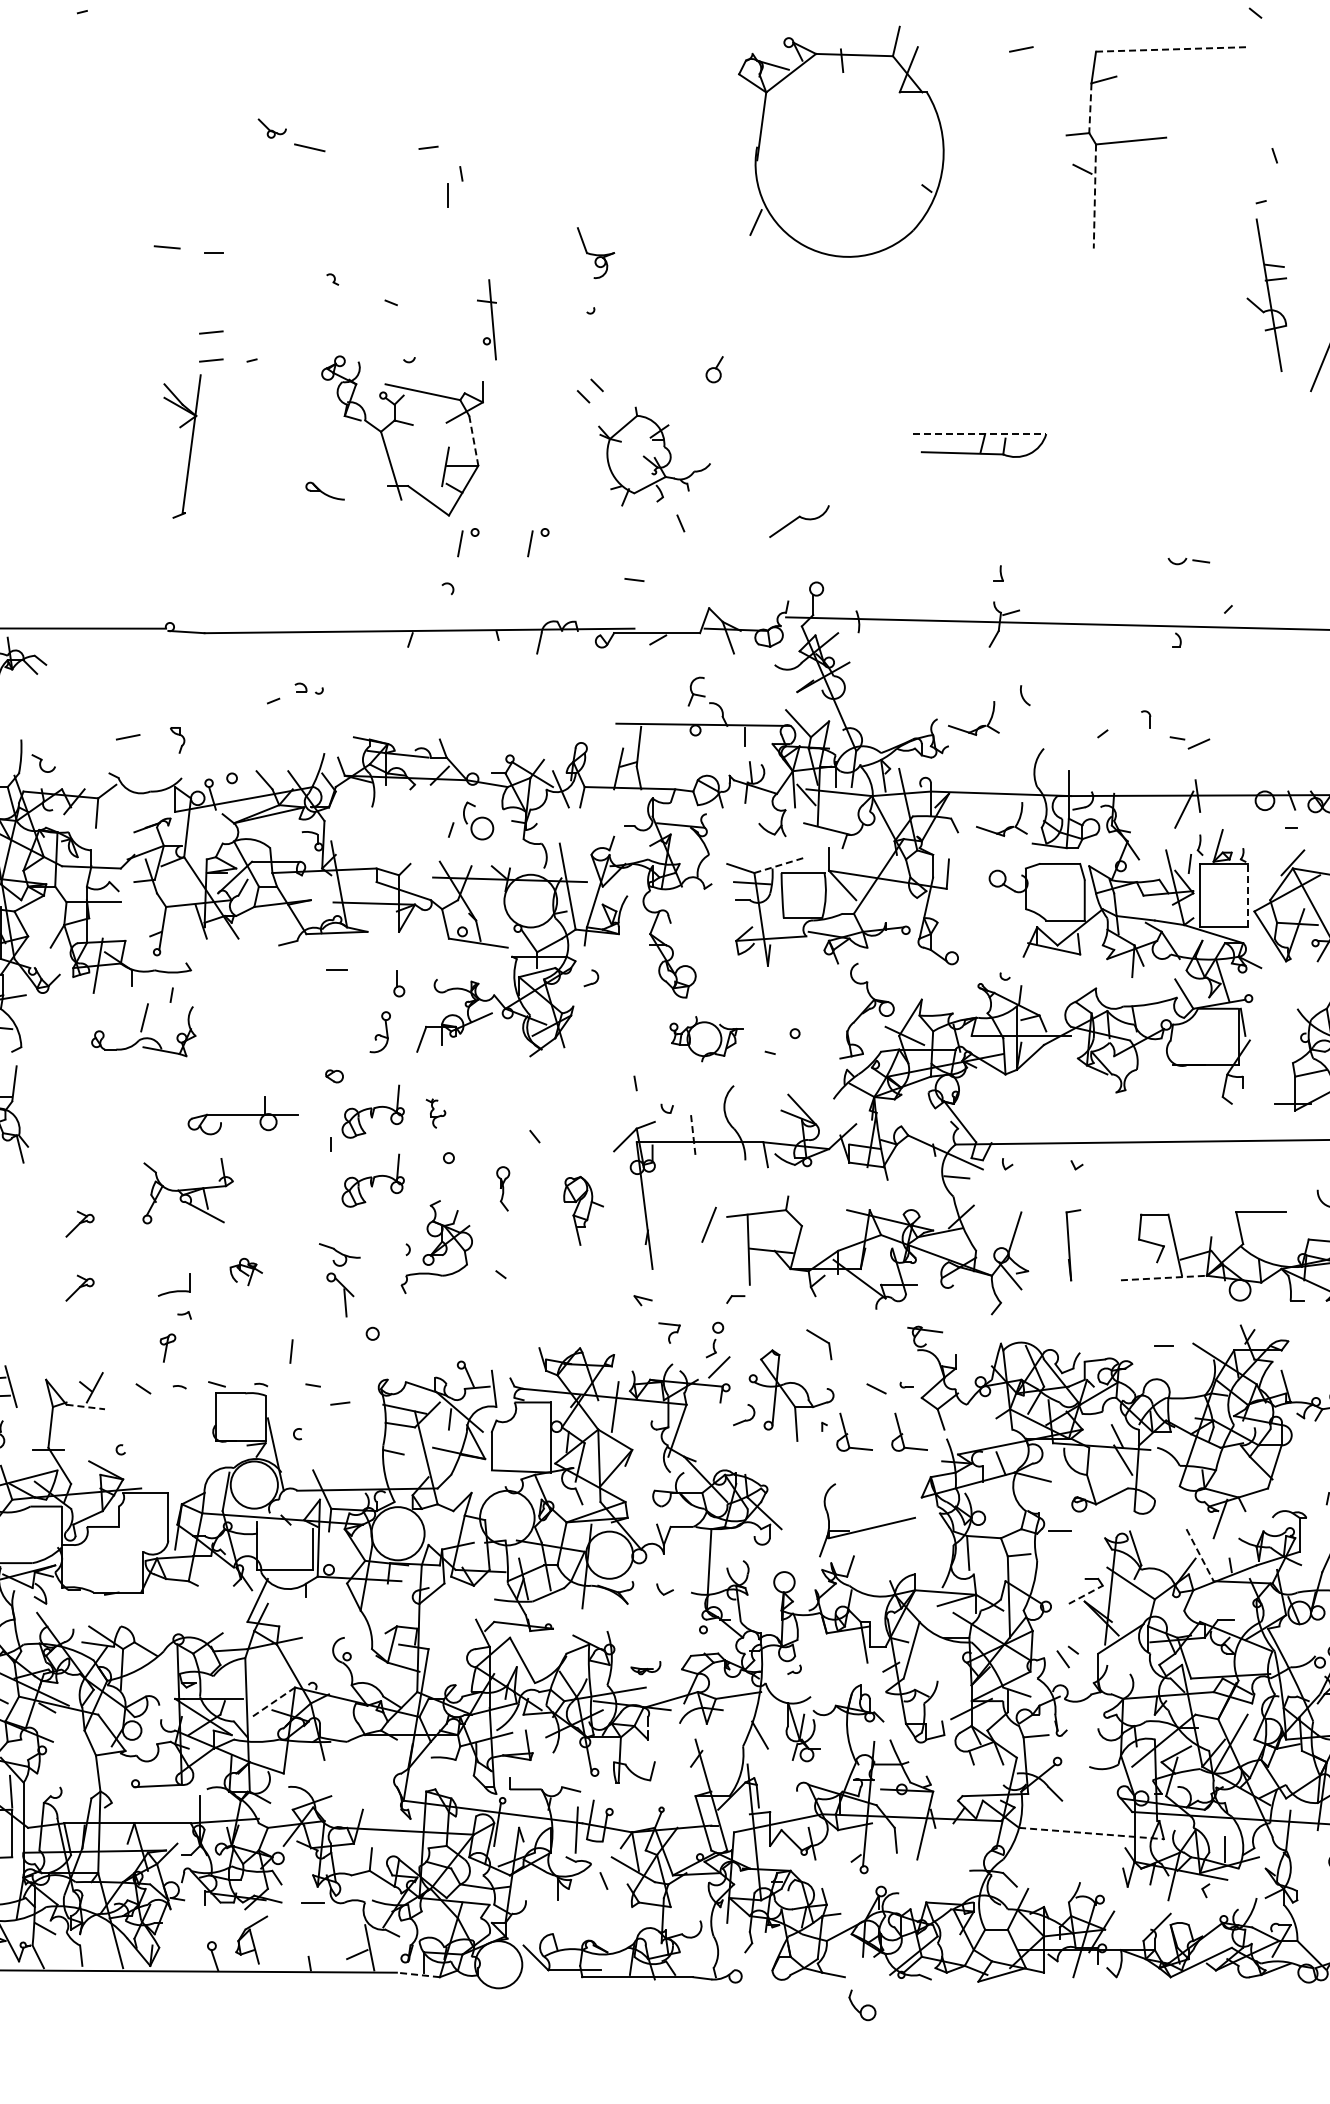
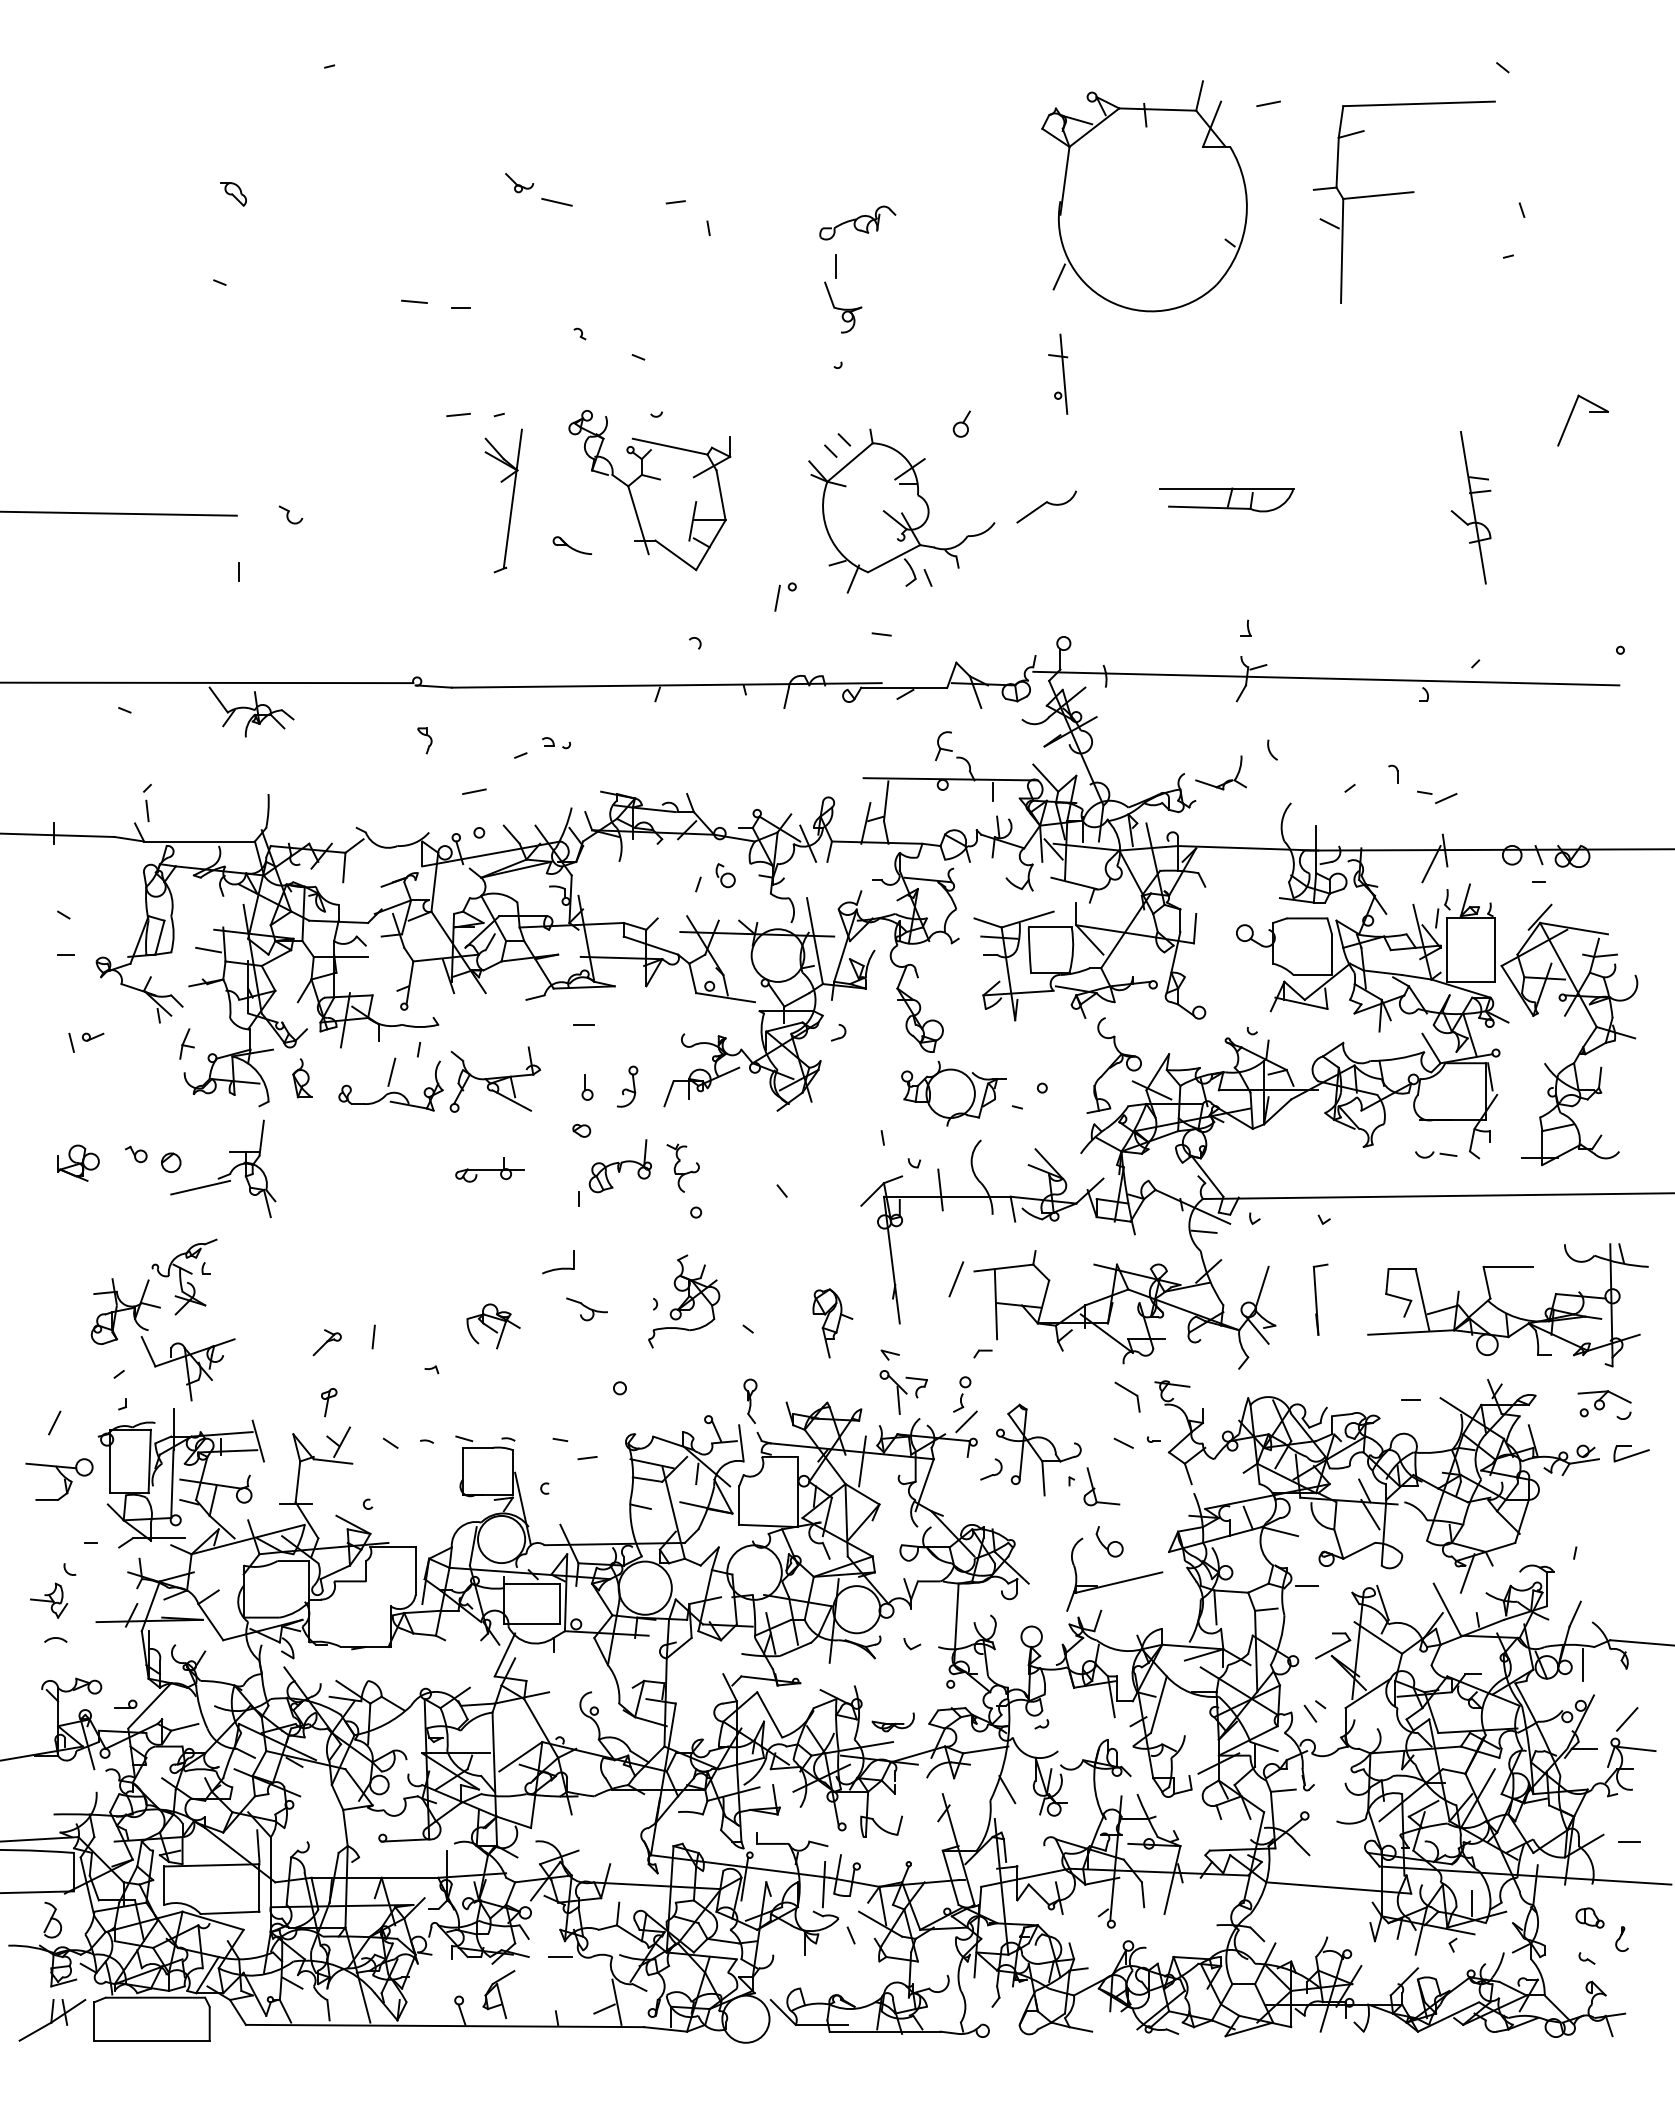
line: (1172, 49) -> (1419, 103), dashed -> solid
line: (1090, 108) -> (1337, 162), dashed -> solid
part: (841, 142) -> (1144, 196), moved
part: (610, 168) -> (857, 222), added
line: (447, 195) -> (835, 266), moved
line: (1095, 197) -> (1342, 251), dashed -> solid
part: (1266, 295) -> (1470, 507), moved
part: (487, 319) -> (1058, 373), moved
line: (211, 332) -> (458, 386), removed
line: (979, 434) -> (1226, 488), dashed -> solid
line: (474, 441) -> (721, 495), dashed -> solid
part: (190, 446) -> (511, 500), moved
part: (654, 456) -> (901, 510), size x1.67
part: (799, 521) -> (1046, 506), moved
part: (462, 540) -> (709, 594), removed
part: (1189, 561) -> (1436, 1154), moved
line: (128, 737) -> (474, 791), moved
part: (177, 740) -> (424, 740), moved
part: (43, 763) -> (290, 514), moved
part: (478, 821) -> (725, 875), size x0.62
part: (1007, 827) -> (1254, 881), removed
line: (781, 865) -> (1028, 919), dashed -> solid
line: (1247, 896) -> (1494, 950), dashed -> solid
part: (399, 984) -> (587, 1087), moved
part: (55, 1024) -> (302, 1078), added
part: (706, 1039) -> (953, 1093), size x1.43
part: (435, 1113) -> (682, 1167), size x1.67
part: (242, 1115) -> (489, 1169), size x0.62
line: (693, 1136) -> (940, 1190), dashed -> solid
part: (373, 1181) -> (620, 1235), removed
part: (503, 1188) -> (750, 1400), moved
part: (188, 1191) -> (495, 1079), moved
part: (583, 1211) -> (832, 1323), moved
part: (79, 1224) -> (326, 1278), removed
part: (246, 1272) -> (493, 1326), size x1.67
line: (1164, 1278) -> (1411, 1332), dashed -> solid
part: (174, 1285) -> (558, 1262), moved
part: (340, 1295) -> (893, 1392), moved
part: (819, 1344) -> (1127, 1396), moved
part: (168, 1348) -> (329, 1402), moved
line: (291, 1351) -> (373, 1336), moved
line: (86, 1407) -> (333, 1461), dashed -> solid
part: (903, 1434) -> (1150, 1488), removed
line: (284, 1529) -> (531, 1583), added
line: (1200, 1556) -> (1447, 1610), dashed -> solid
line: (1086, 1595) -> (1333, 1649), dashed -> solid
part: (645, 1668) -> (892, 1722), size x1.43
line: (273, 1703) -> (520, 1757), dashed -> solid
line: (1091, 1833) -> (1338, 1887), dashed -> solid
line: (418, 1975) -> (665, 2029), dashed -> solid
part: (862, 2005) -> (1109, 1541), moved

